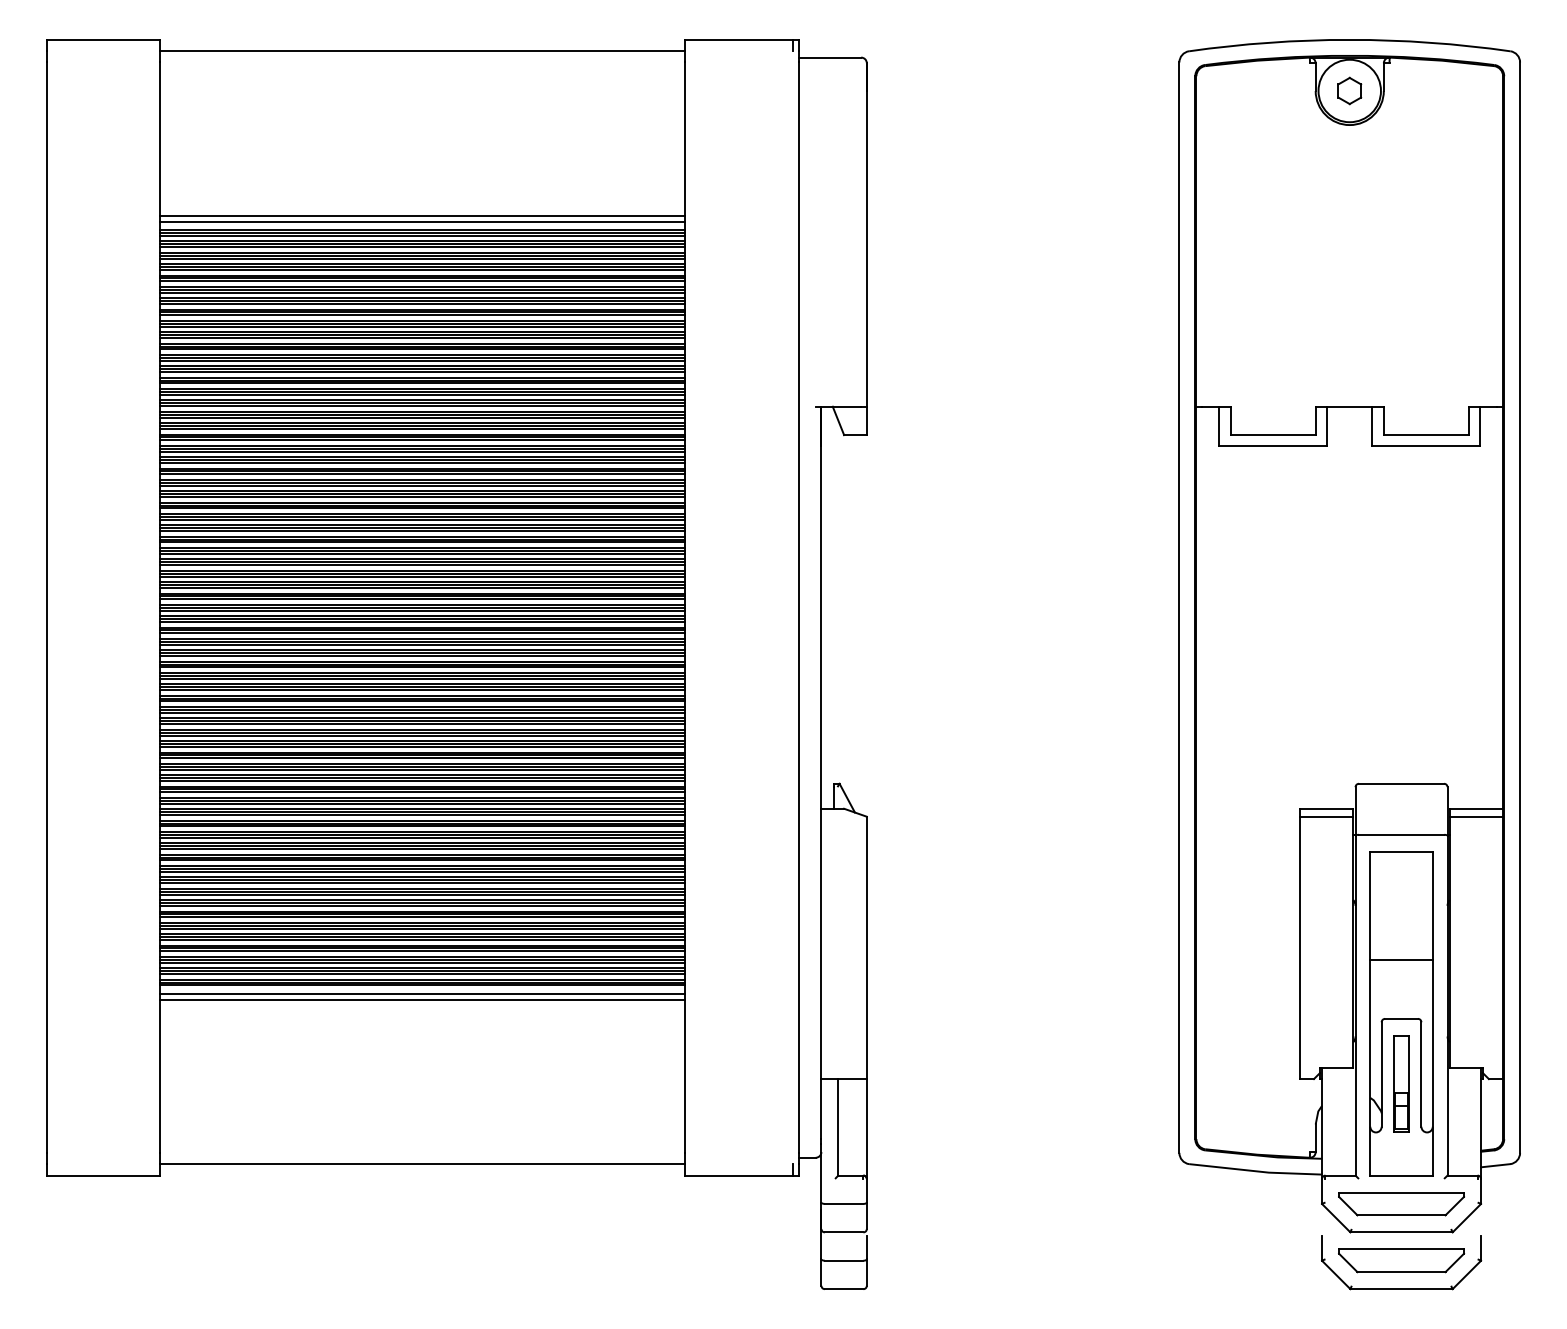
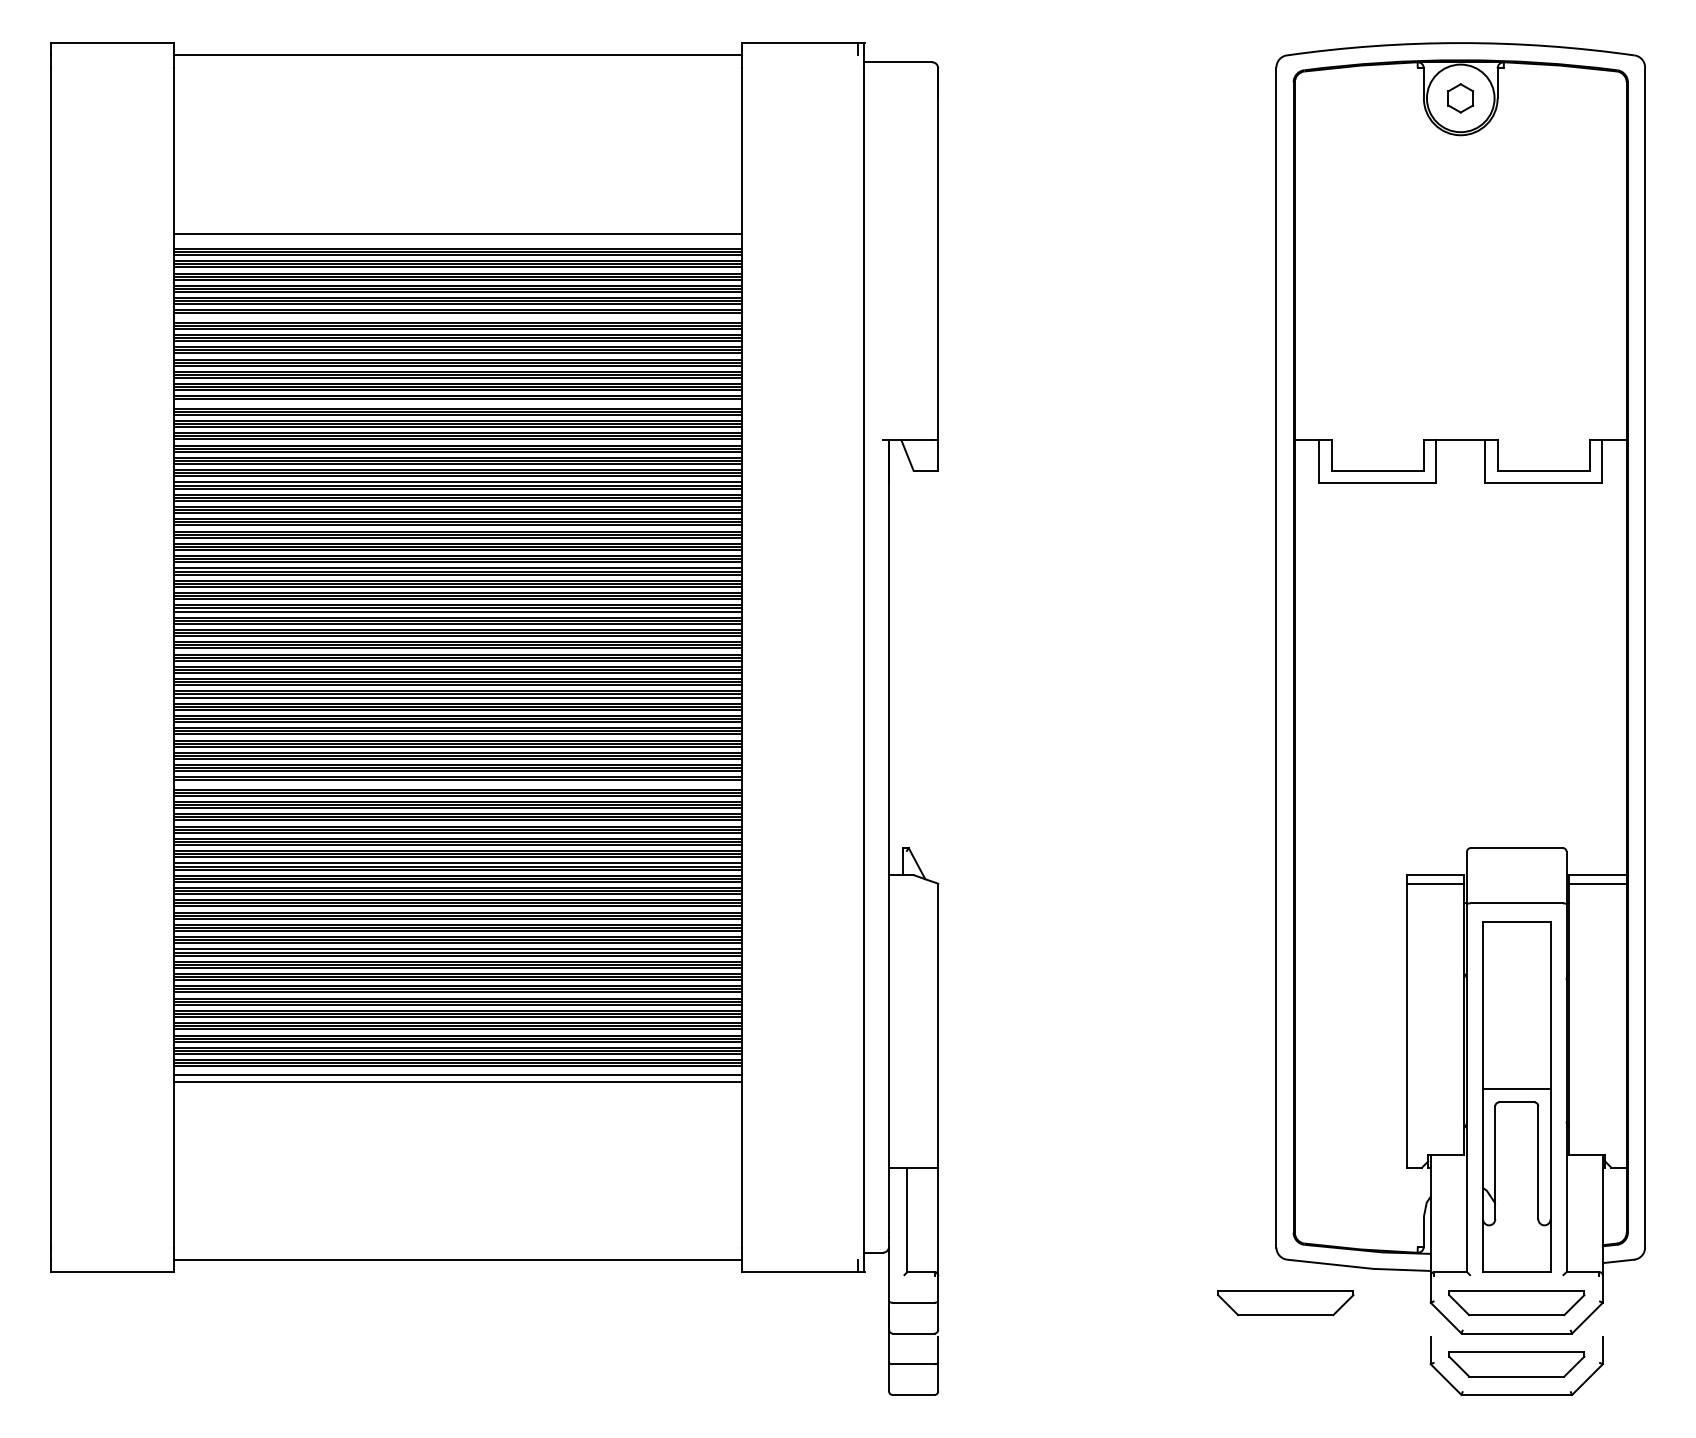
line: (422, 221) -> (457, 239), removed
line: (422, 292) -> (457, 316), removed
line: (422, 372) -> (457, 402), removed
line: (422, 724) -> (457, 783), removed
line: (1401, 959) -> (1516, 1088), moved
part: (1401, 1083) -> (1516, 1172), removed
part: (1187, 1204) -> (1285, 1303), added

